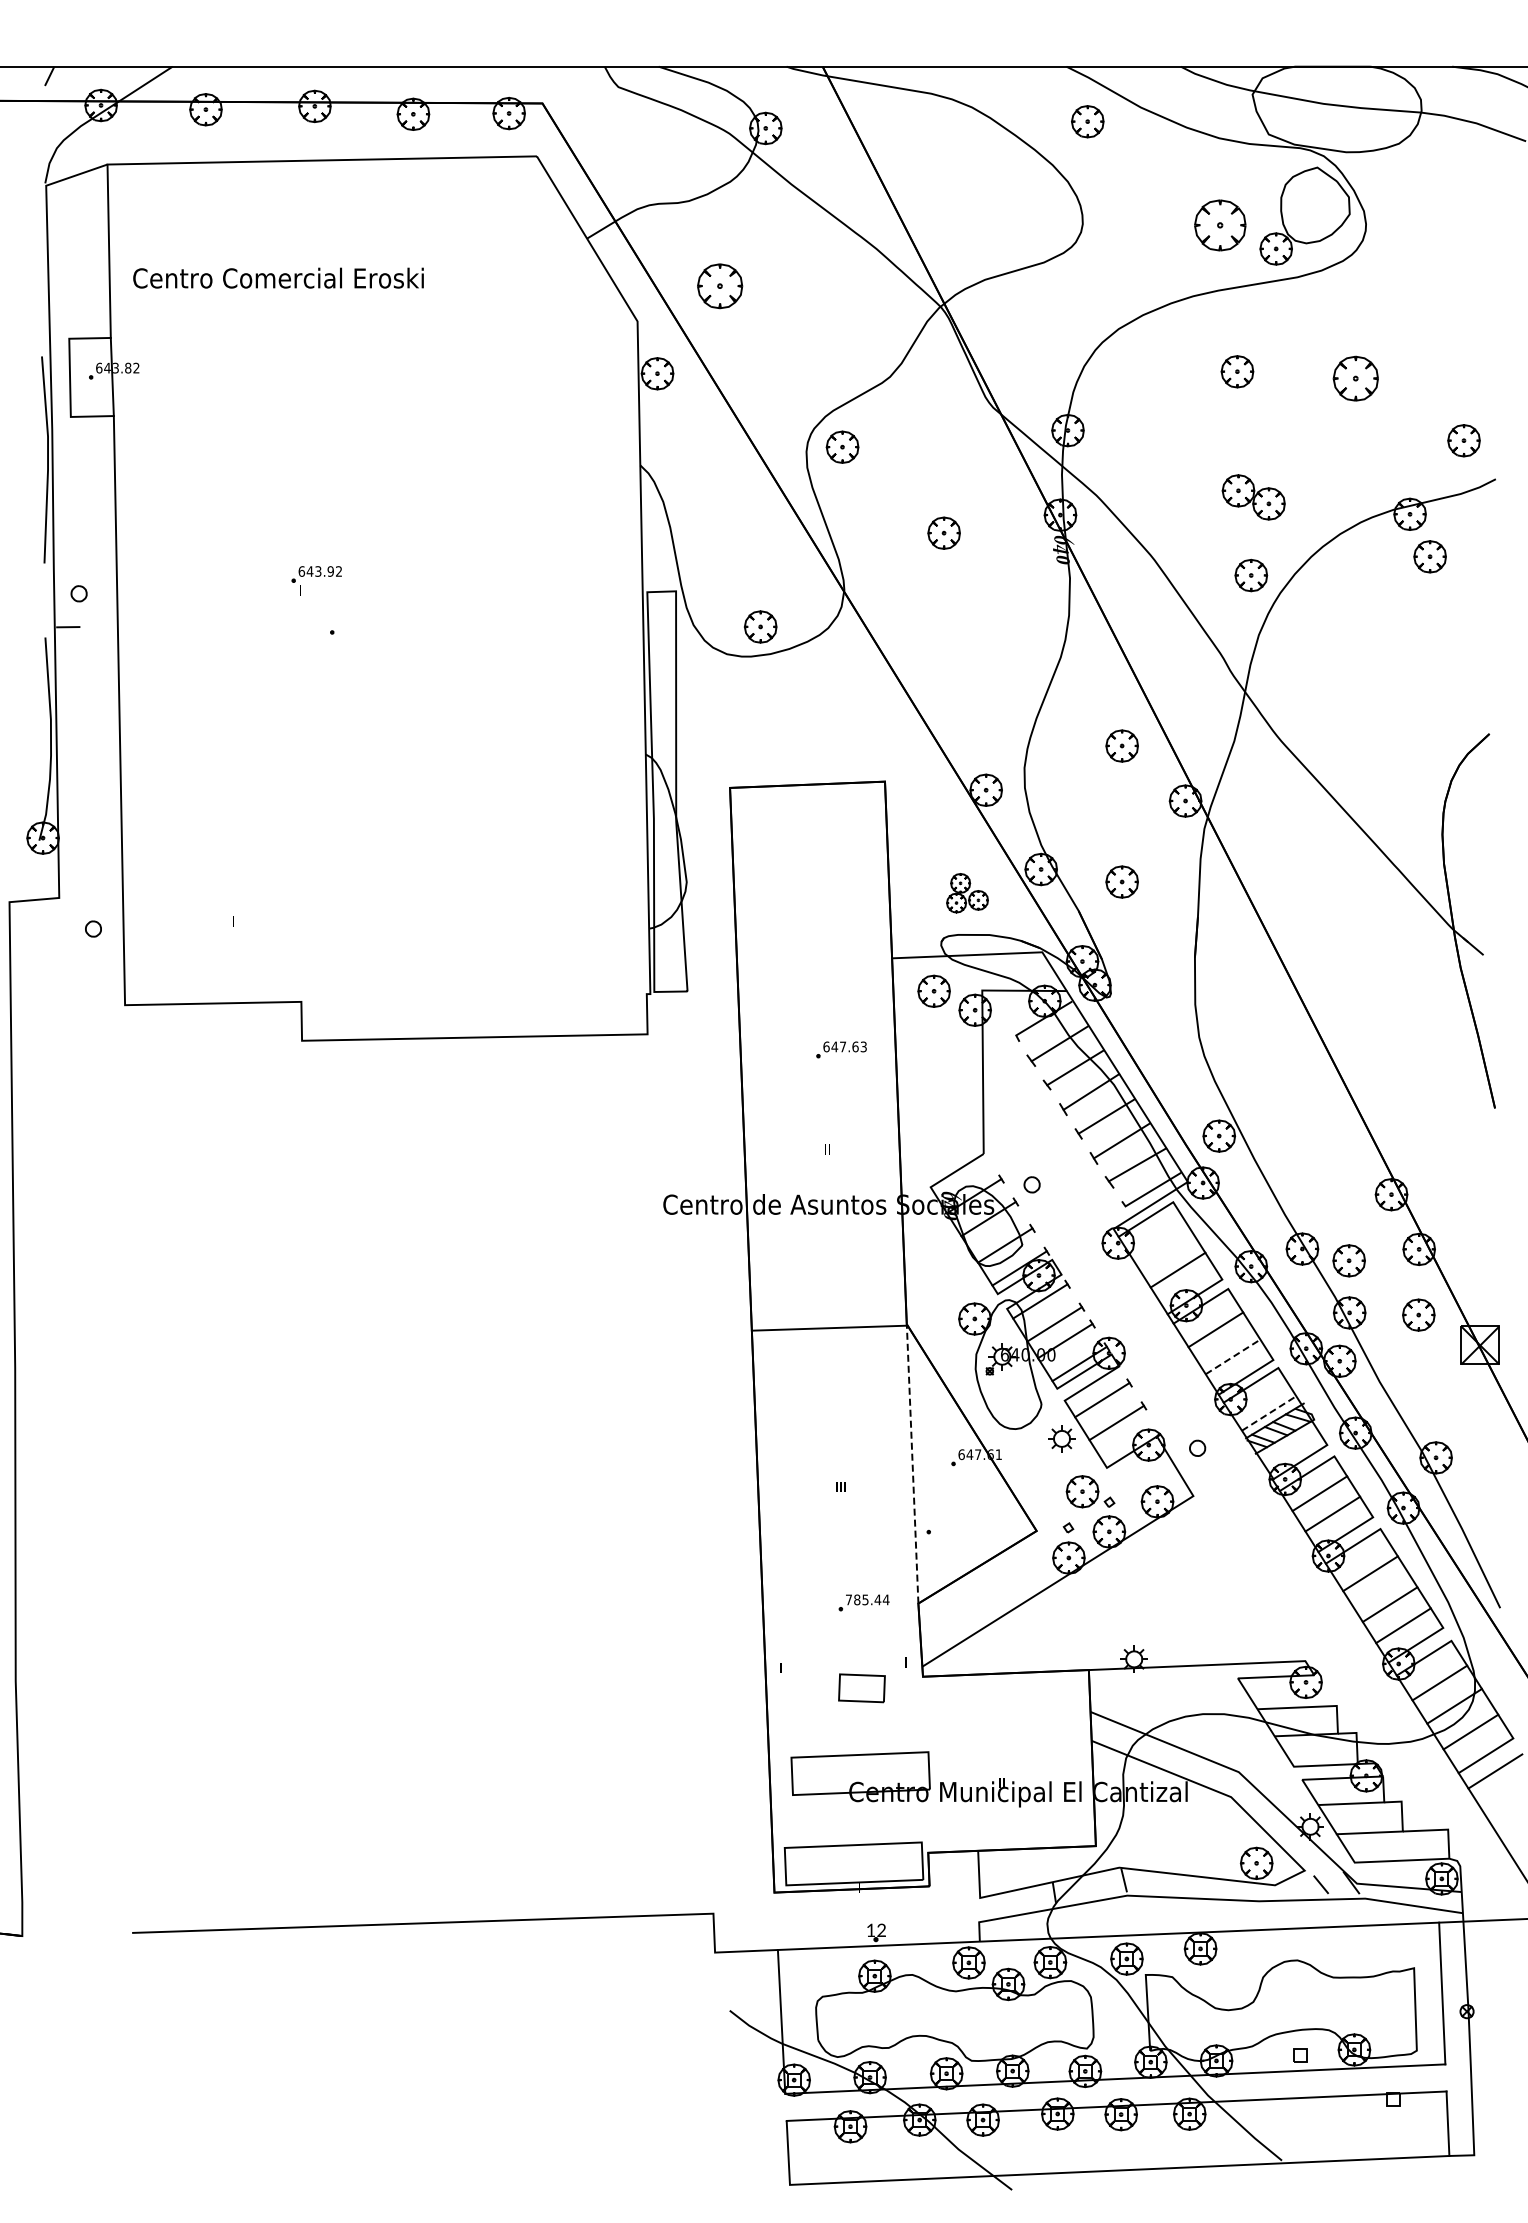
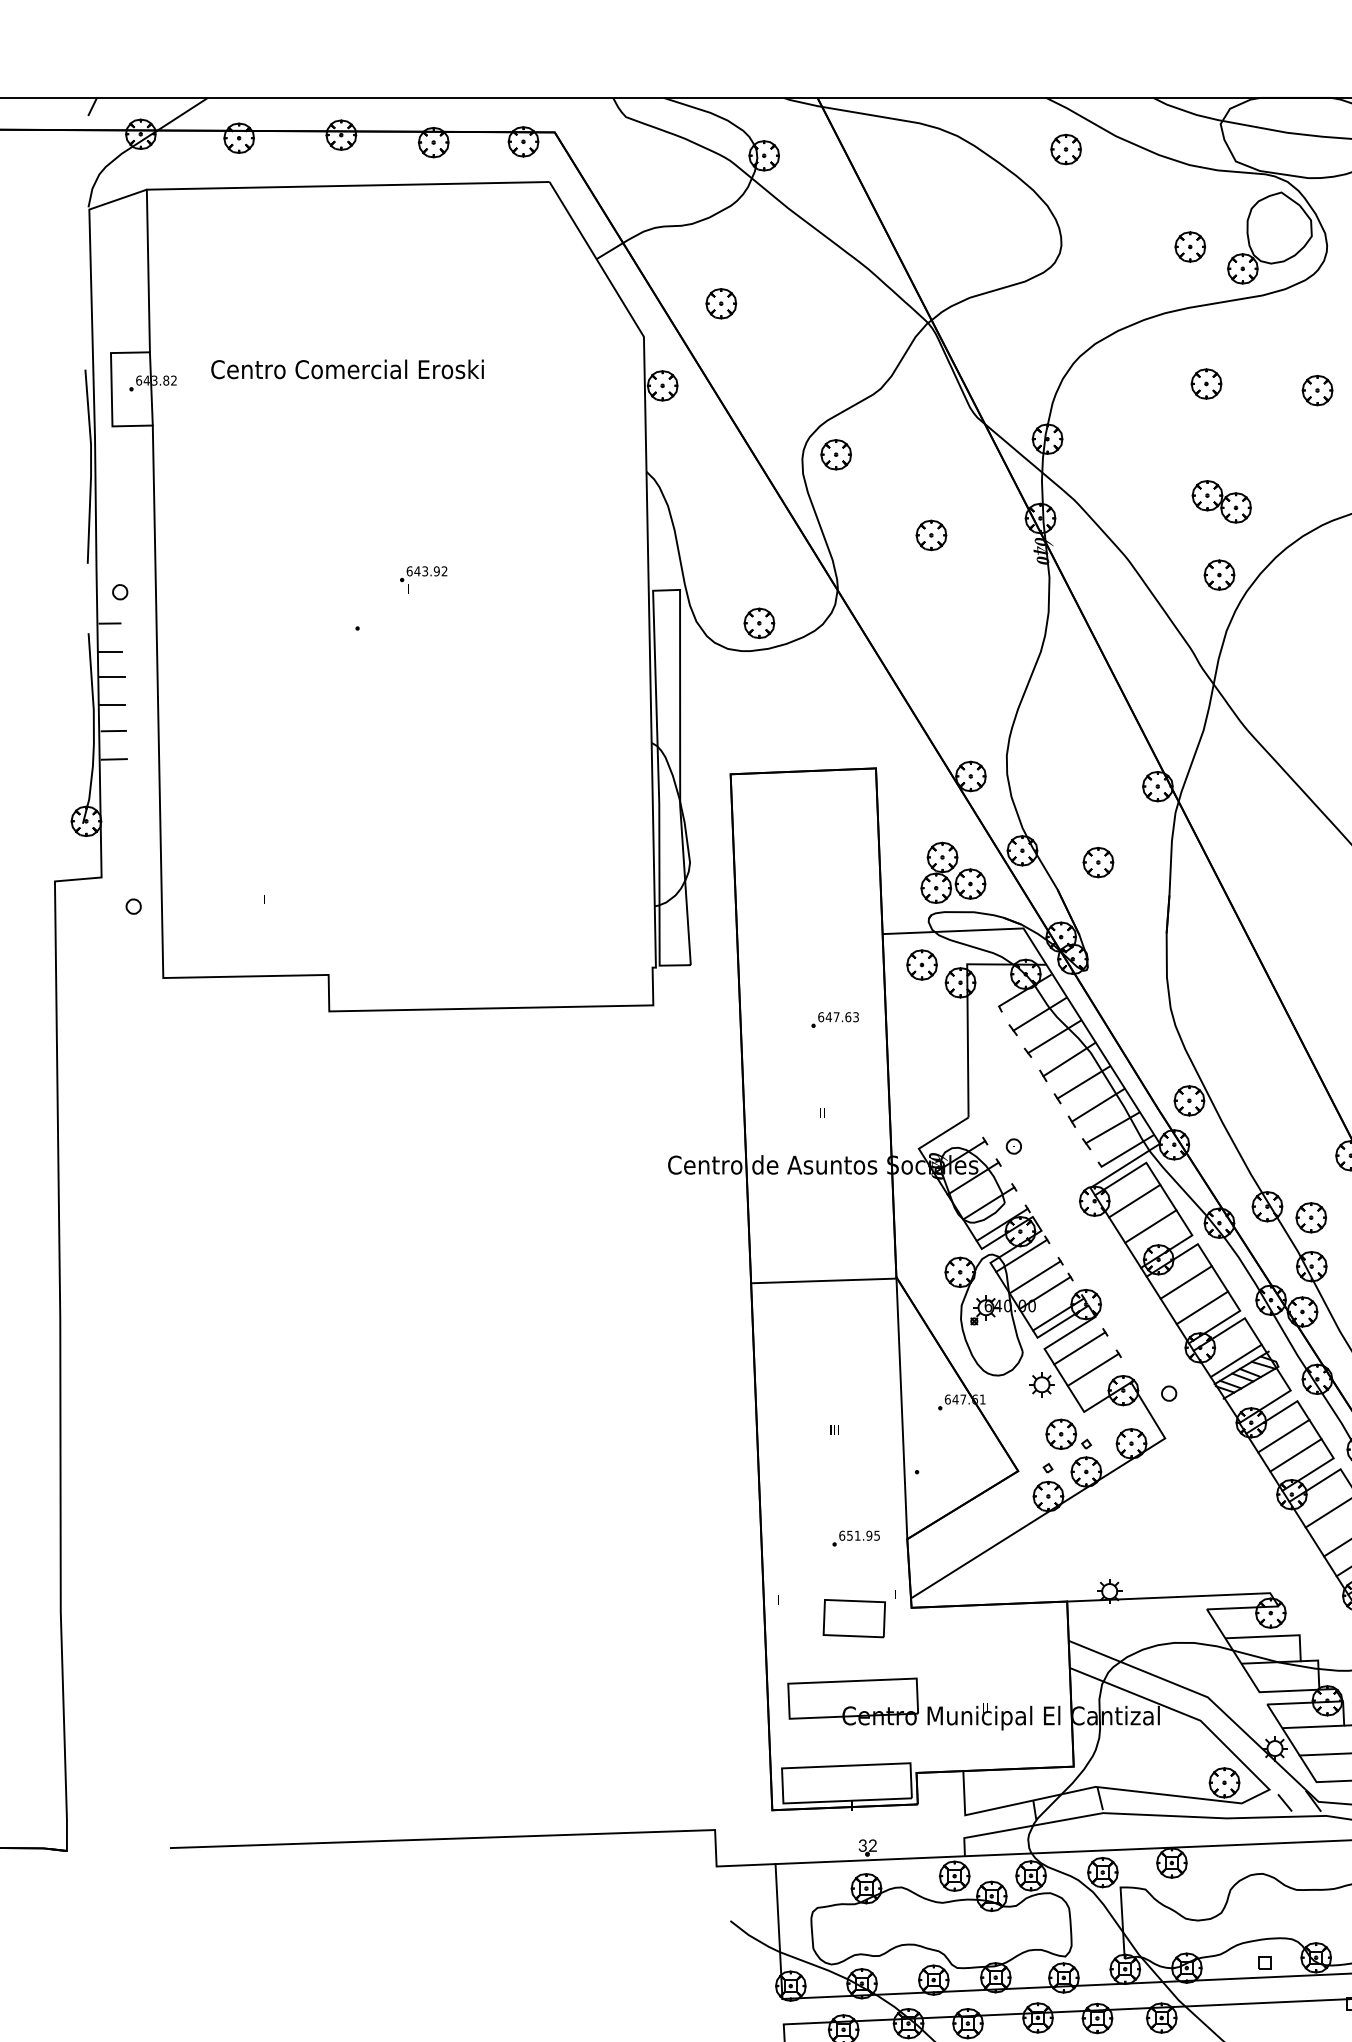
part: (1219, 225) -> (1189, 246), size x0.62
text: (278, 277) -> (347, 368), moved
part: (719, 285) -> (720, 303), size x0.71
part: (1355, 378) -> (1317, 390), size x0.71
part: (316, 580) -> (423, 579), moved
line: (68, 657) -> (110, 651), added
line: (70, 684) -> (112, 677), added
line: (70, 714) -> (112, 705), added
line: (72, 741) -> (114, 730), added
part: (1121, 745) -> (1097, 734), removed
line: (72, 771) -> (114, 758), added
part: (967, 893) -> (953, 873), size x1.67
line: (1160, 1242) -> (1134, 1200), added
line: (1233, 1356) -> (1202, 1307), dashed -> solid
line: (1269, 1413) -> (1236, 1360), dashed -> solid
line: (912, 1463) -> (901, 1407), dashed -> solid
text: (867, 1599) -> (859, 1535), 785.44 -> 651.95
part: (861, 1688) -> (853, 1618), size x1.43
text: (870, 1929) -> (862, 1844), 12 -> 32

